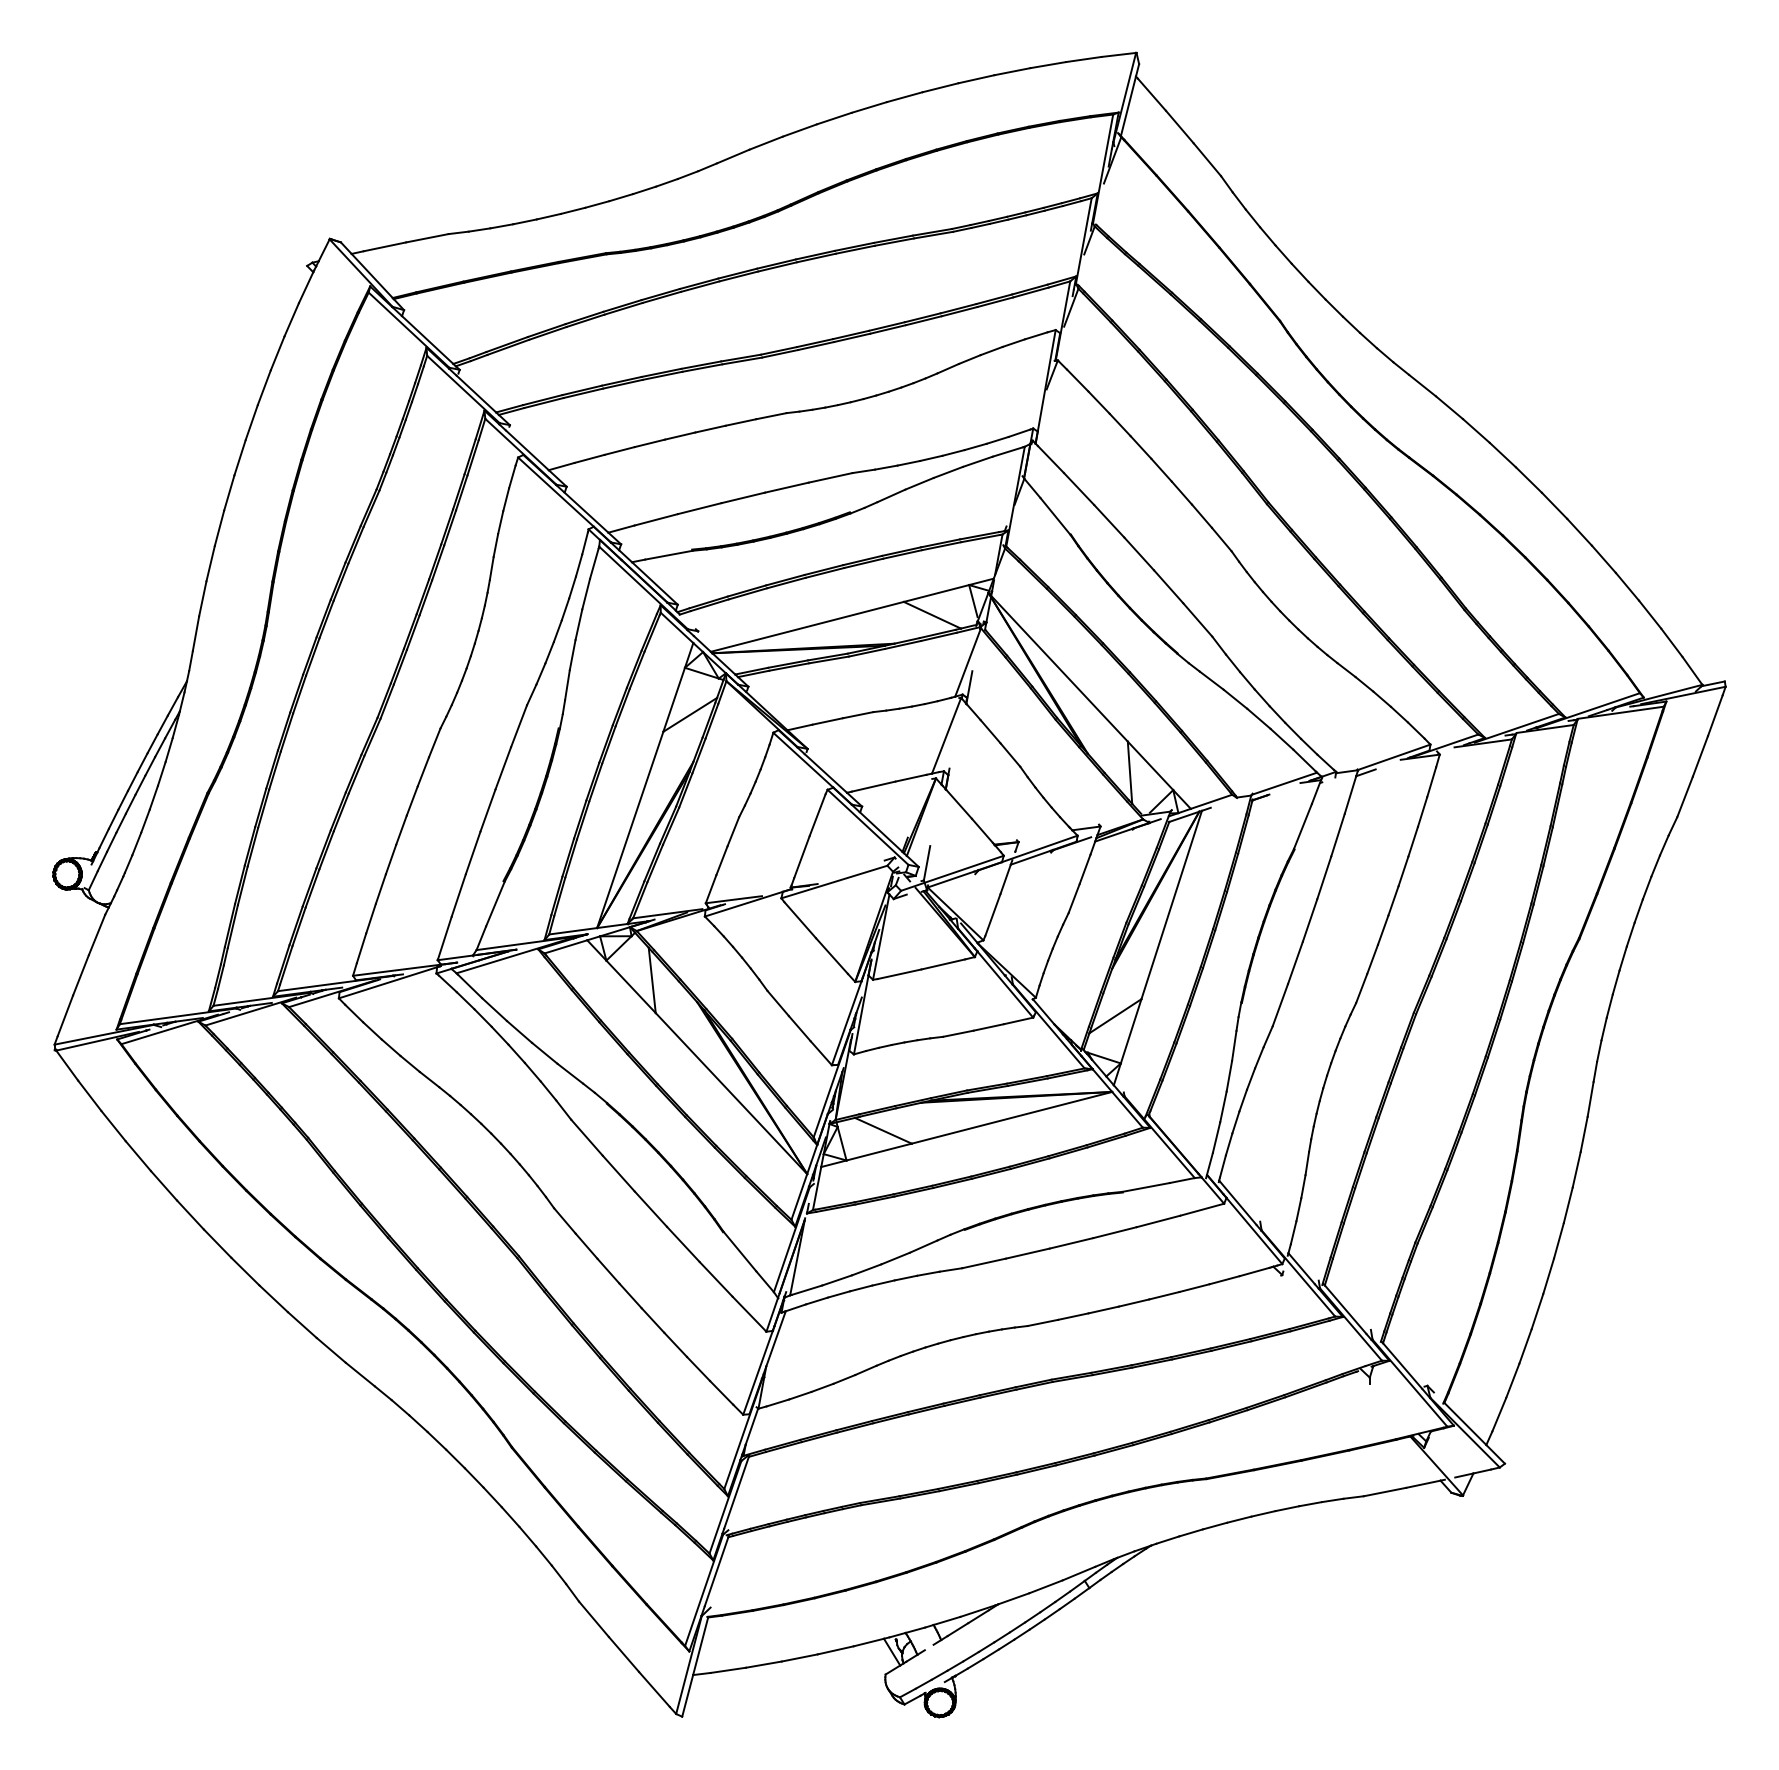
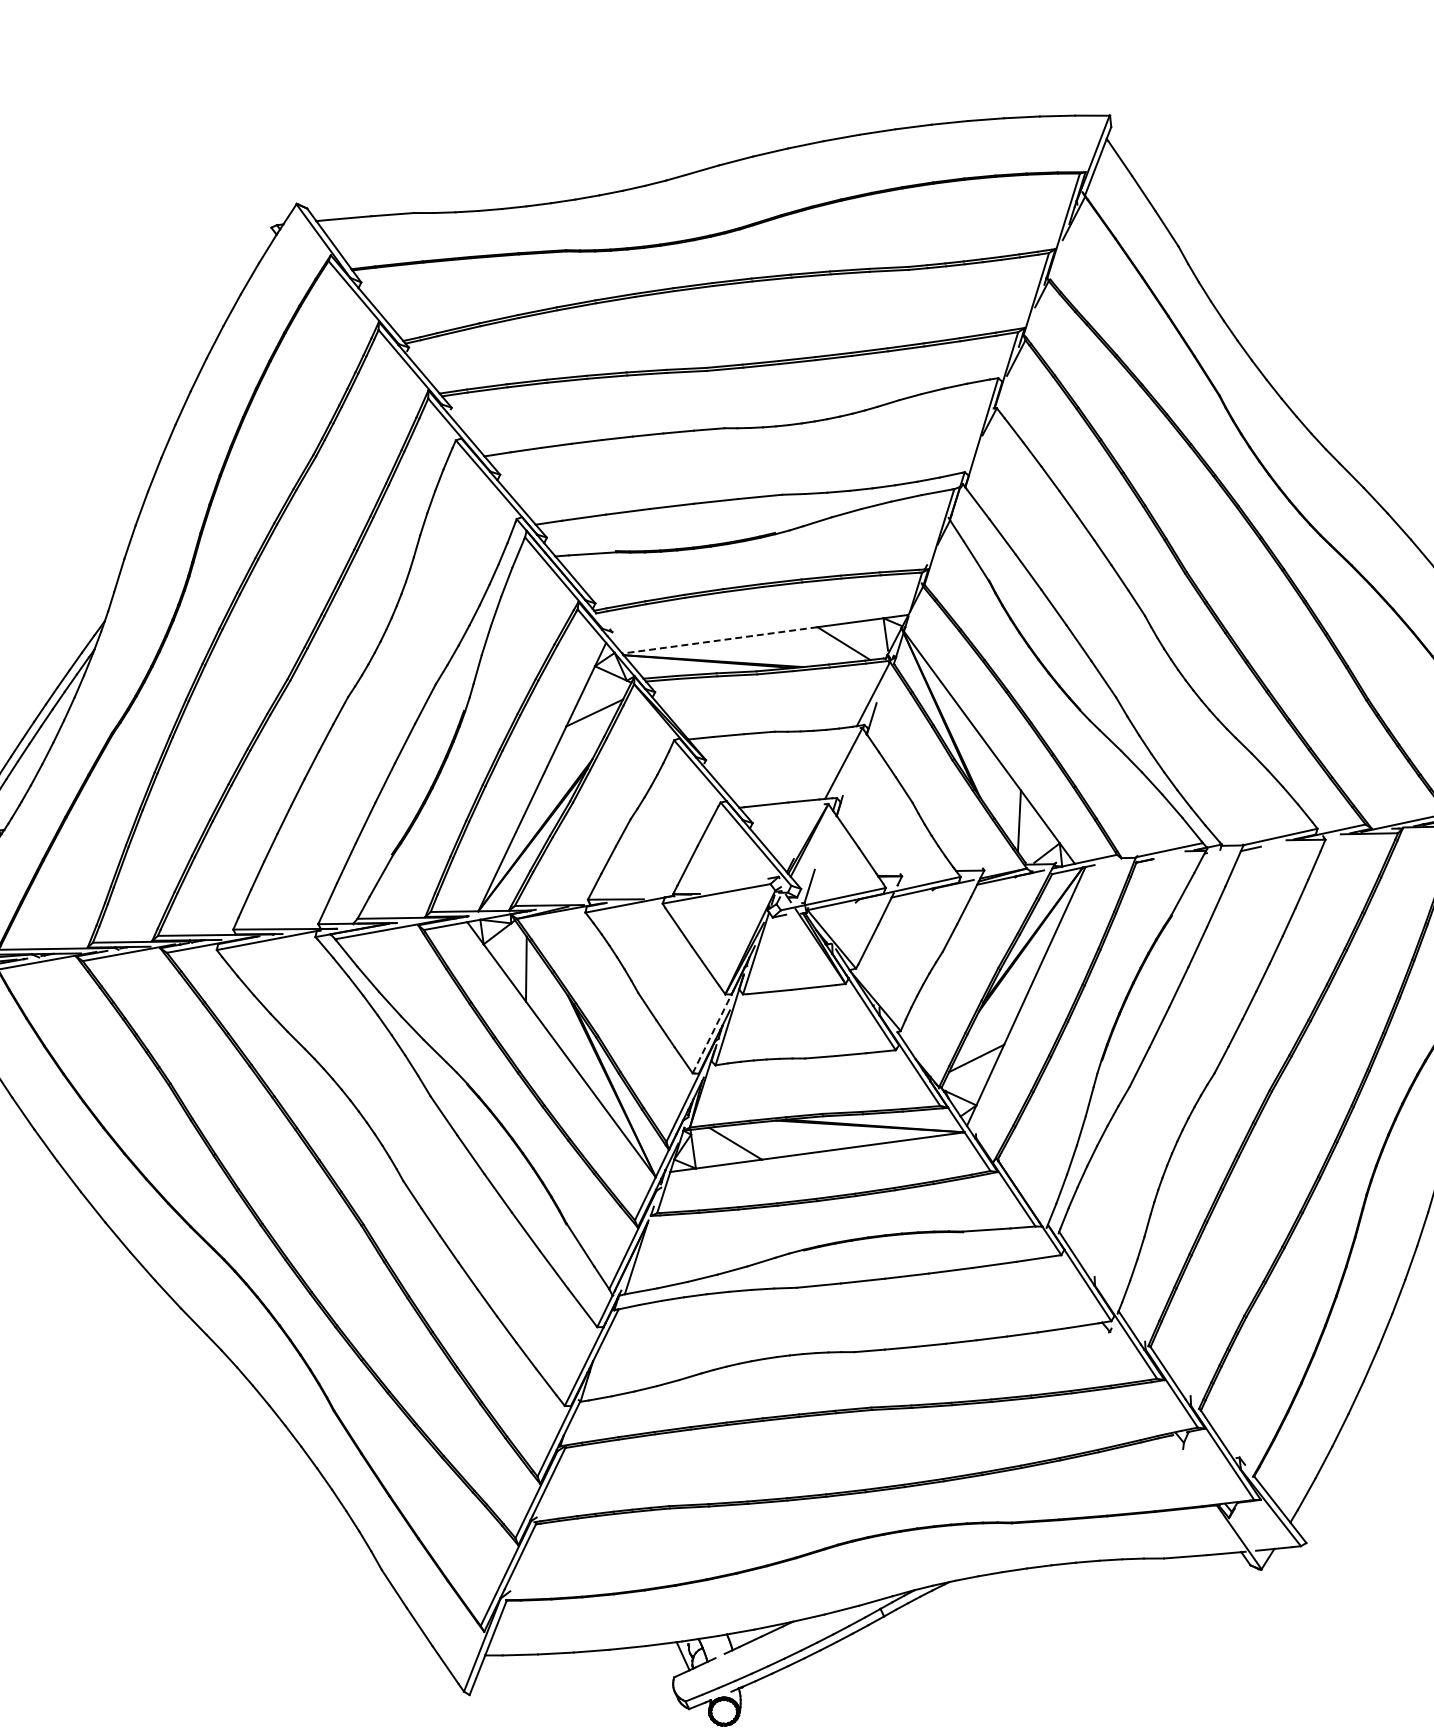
line: (807, 626) -> (720, 640), solid -> dashed
line: (846, 1022) -> (712, 1033), solid -> dashed

